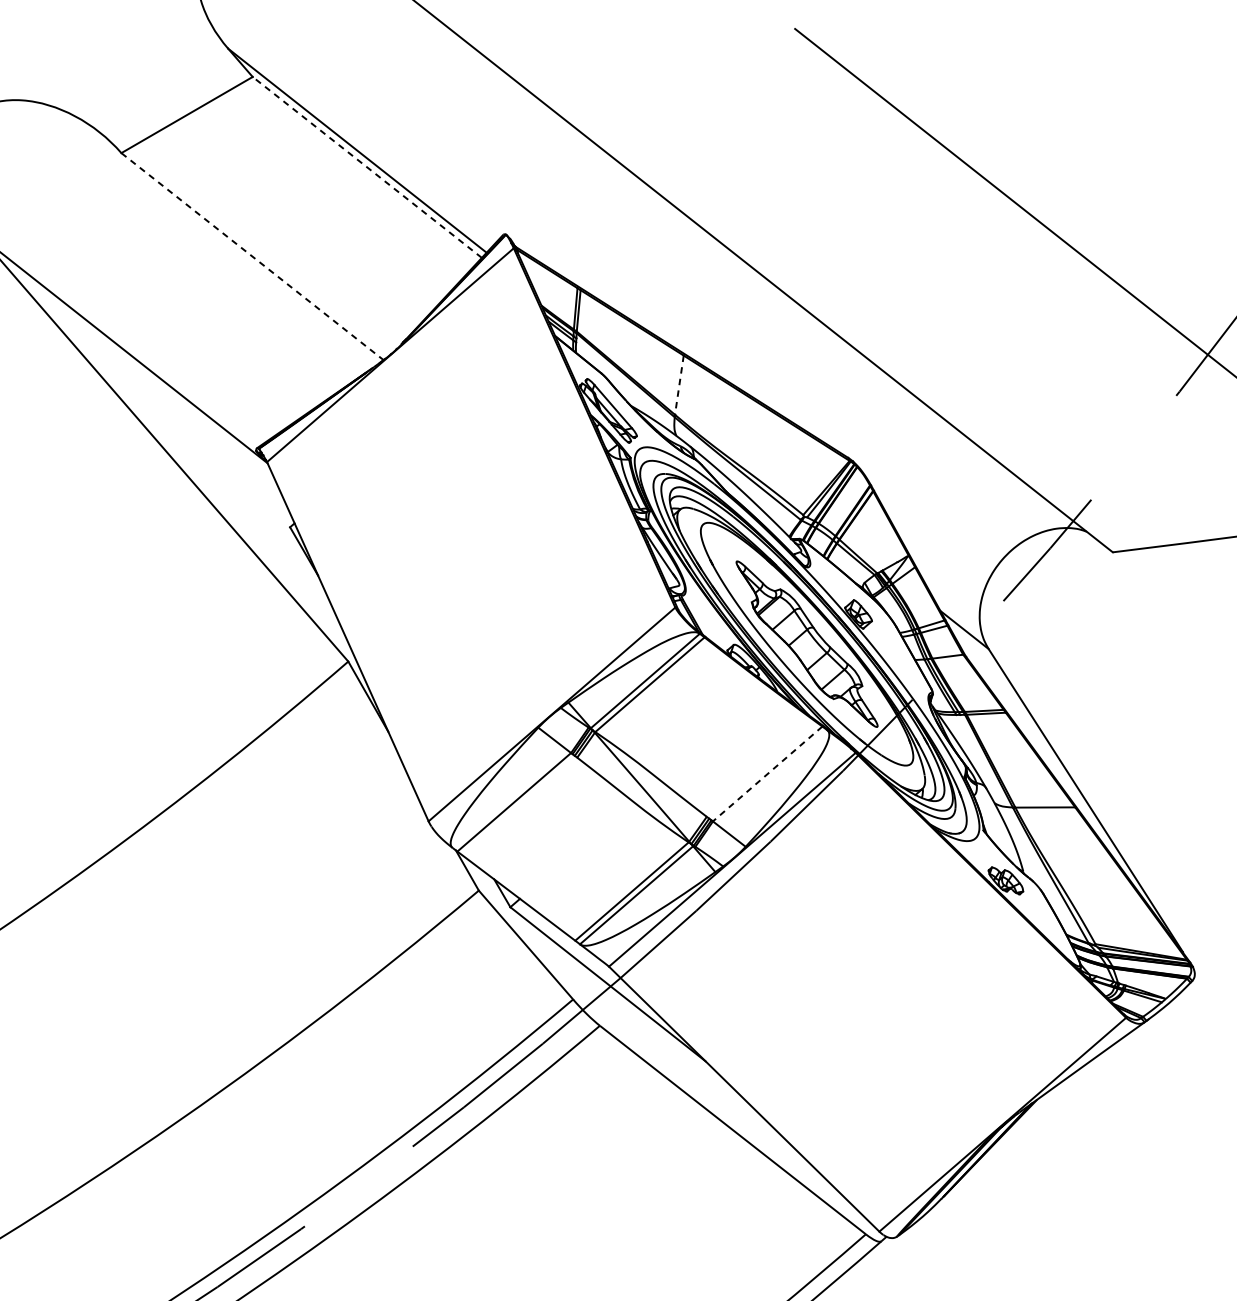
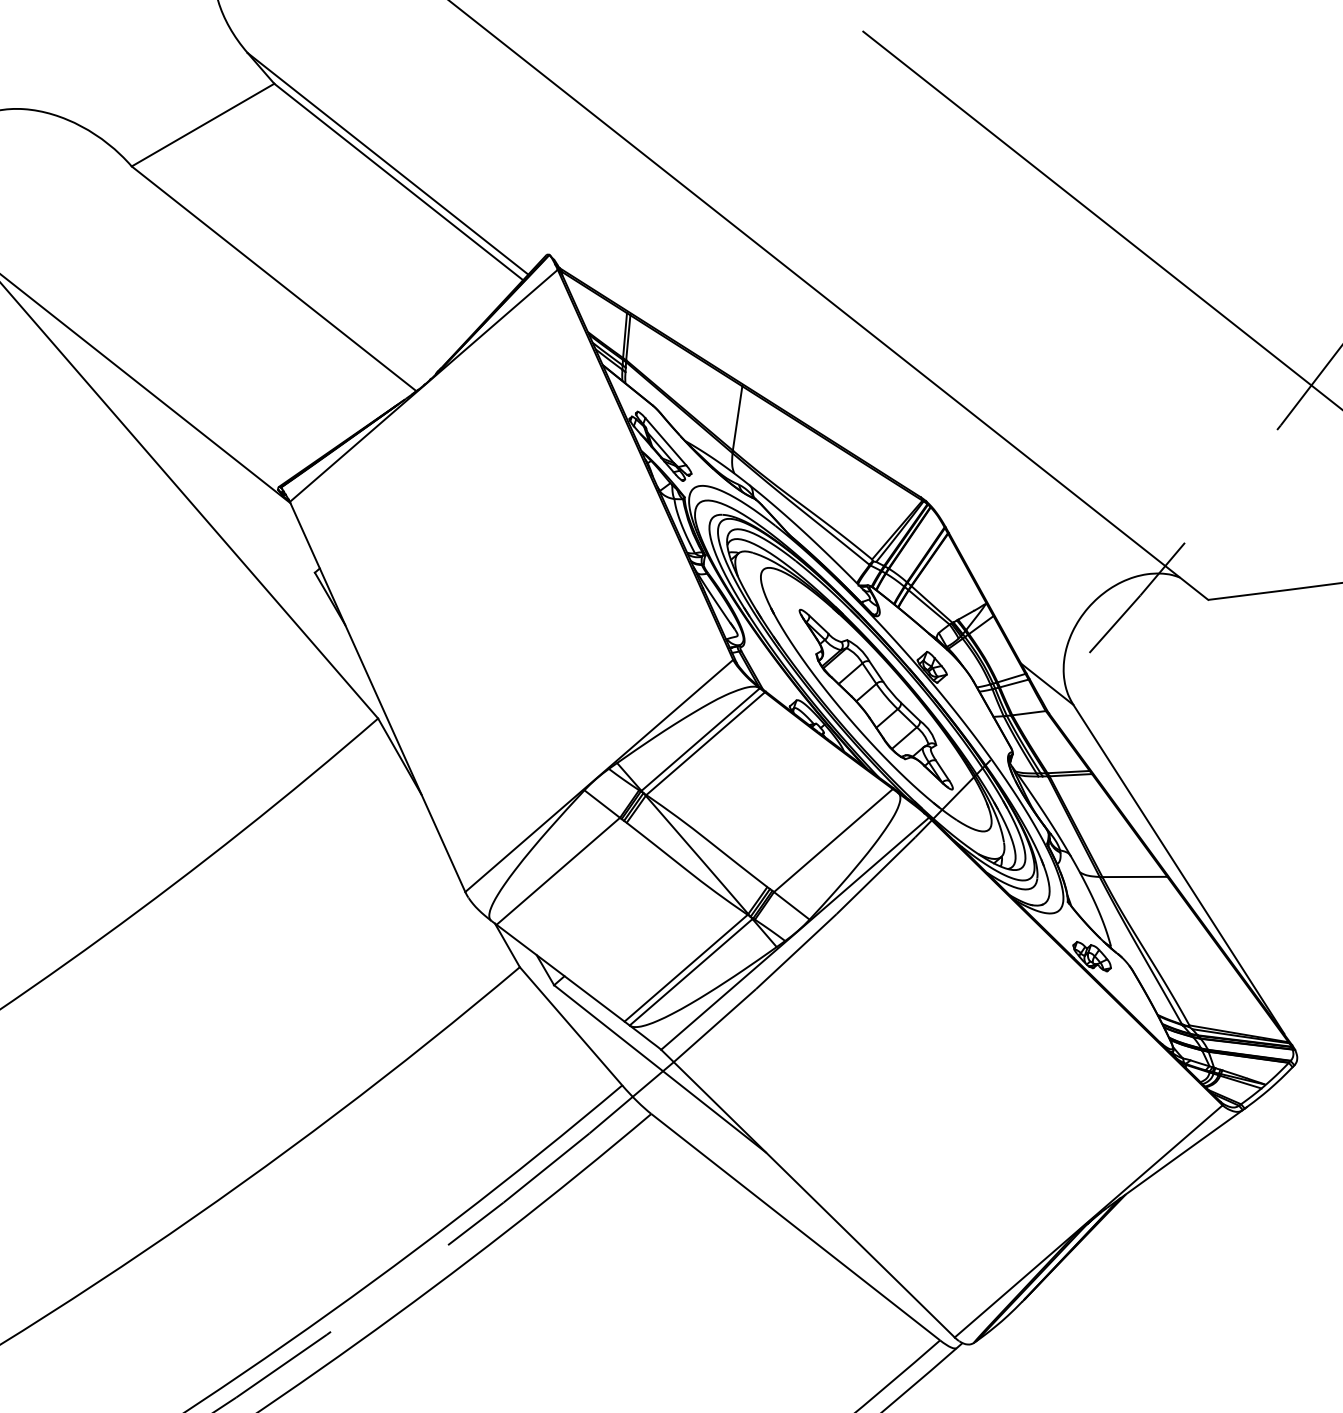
line: (367, 166) -> (398, 181), dashed -> solid
line: (251, 256) -> (273, 278), dashed -> solid
line: (679, 385) -> (737, 418), dashed -> solid
line: (767, 773) -> (833, 840), dashed -> solid

